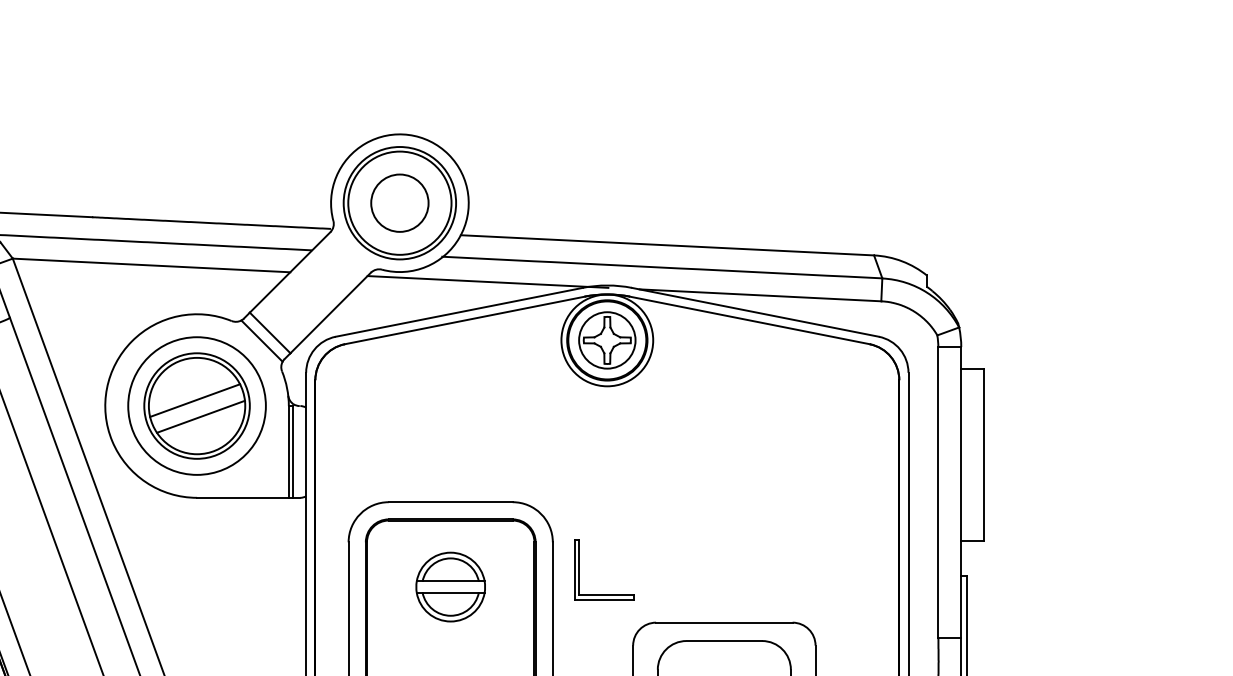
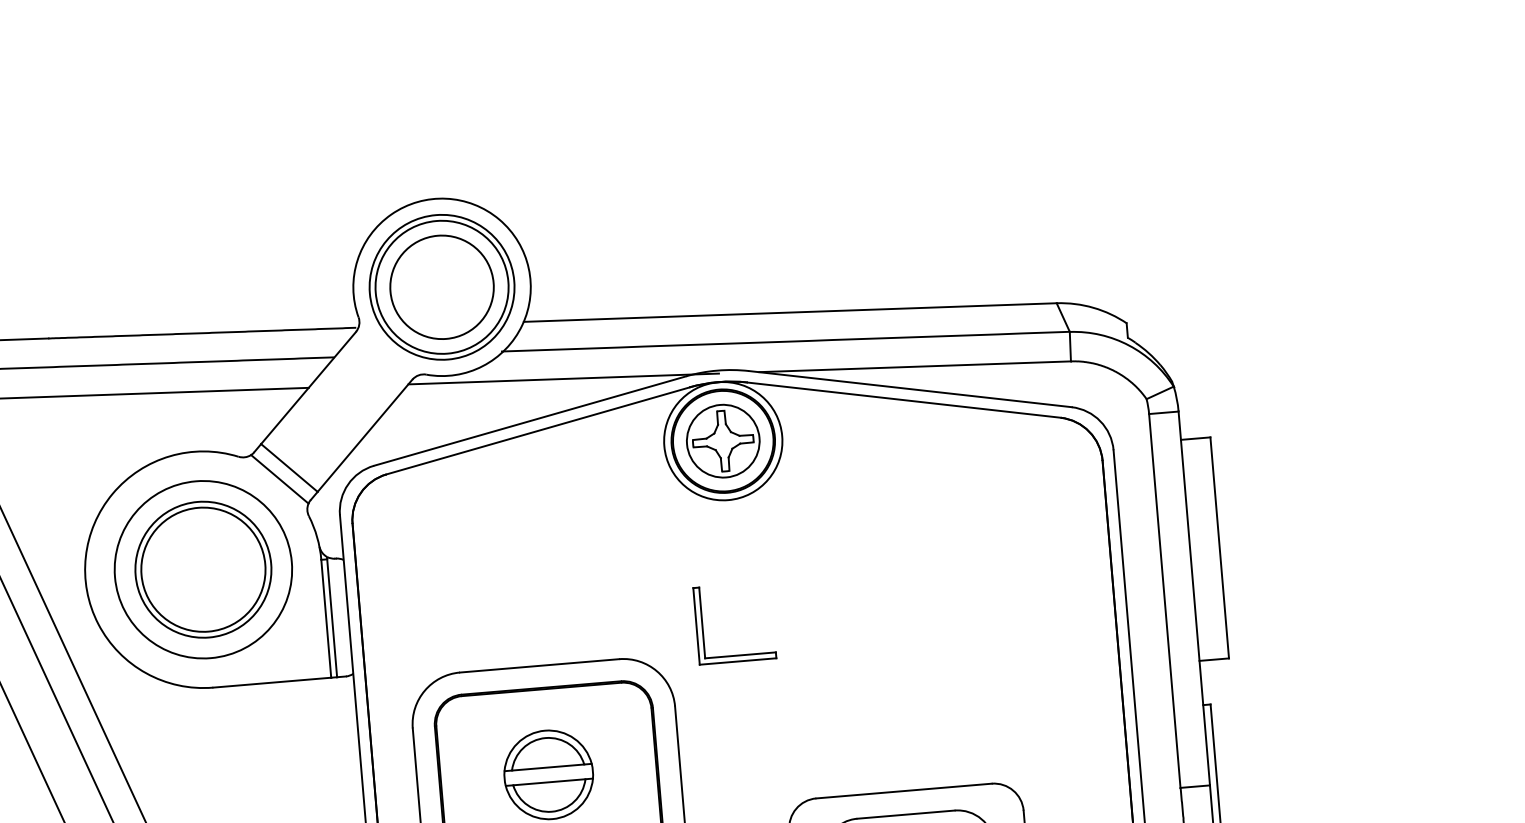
circle: (399, 202) -> (441, 286), size x1.4
line: (195, 400) -> (200, 562), removed
line: (201, 416) -> (210, 582), removed
part: (579, 569) -> (702, 625), moved

